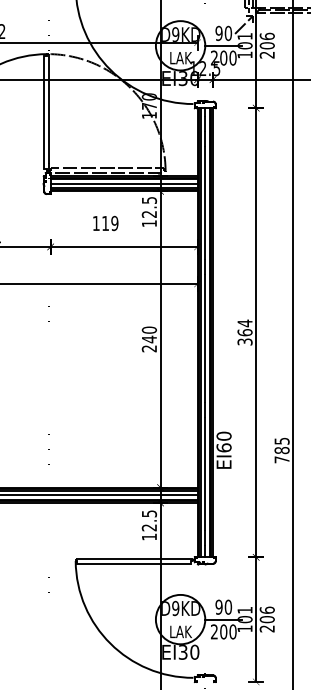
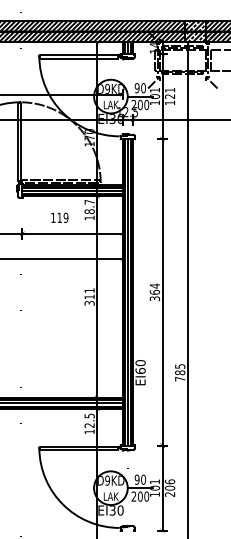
text: (266, 45) -> (169, 96), 206 -> 121
text: (149, 206) -> (89, 206), 12.5 -> 18.7
text: (149, 338) -> (89, 296), 240 -> 311

